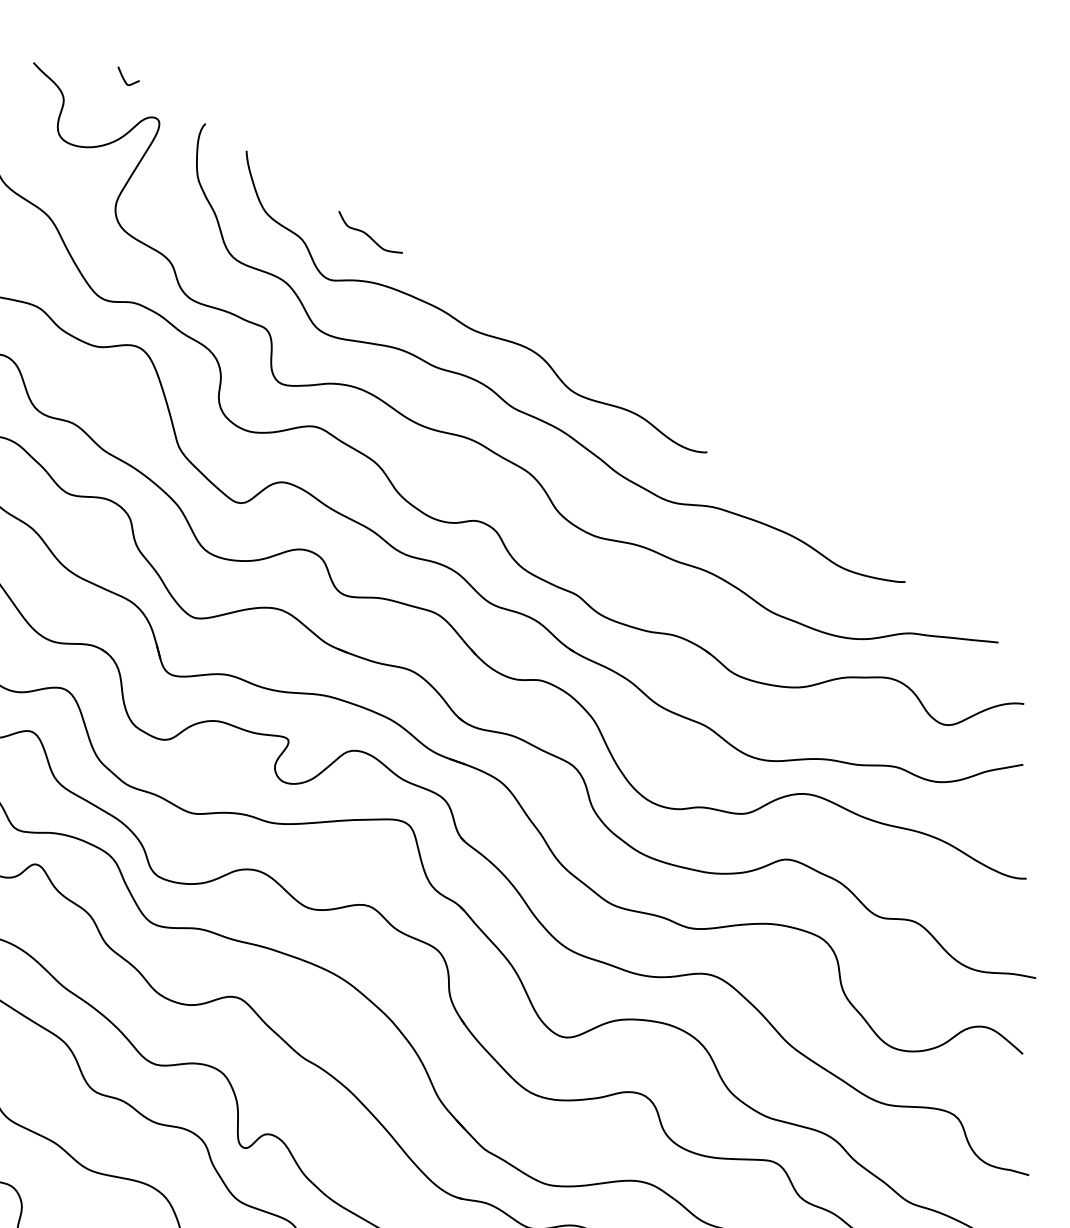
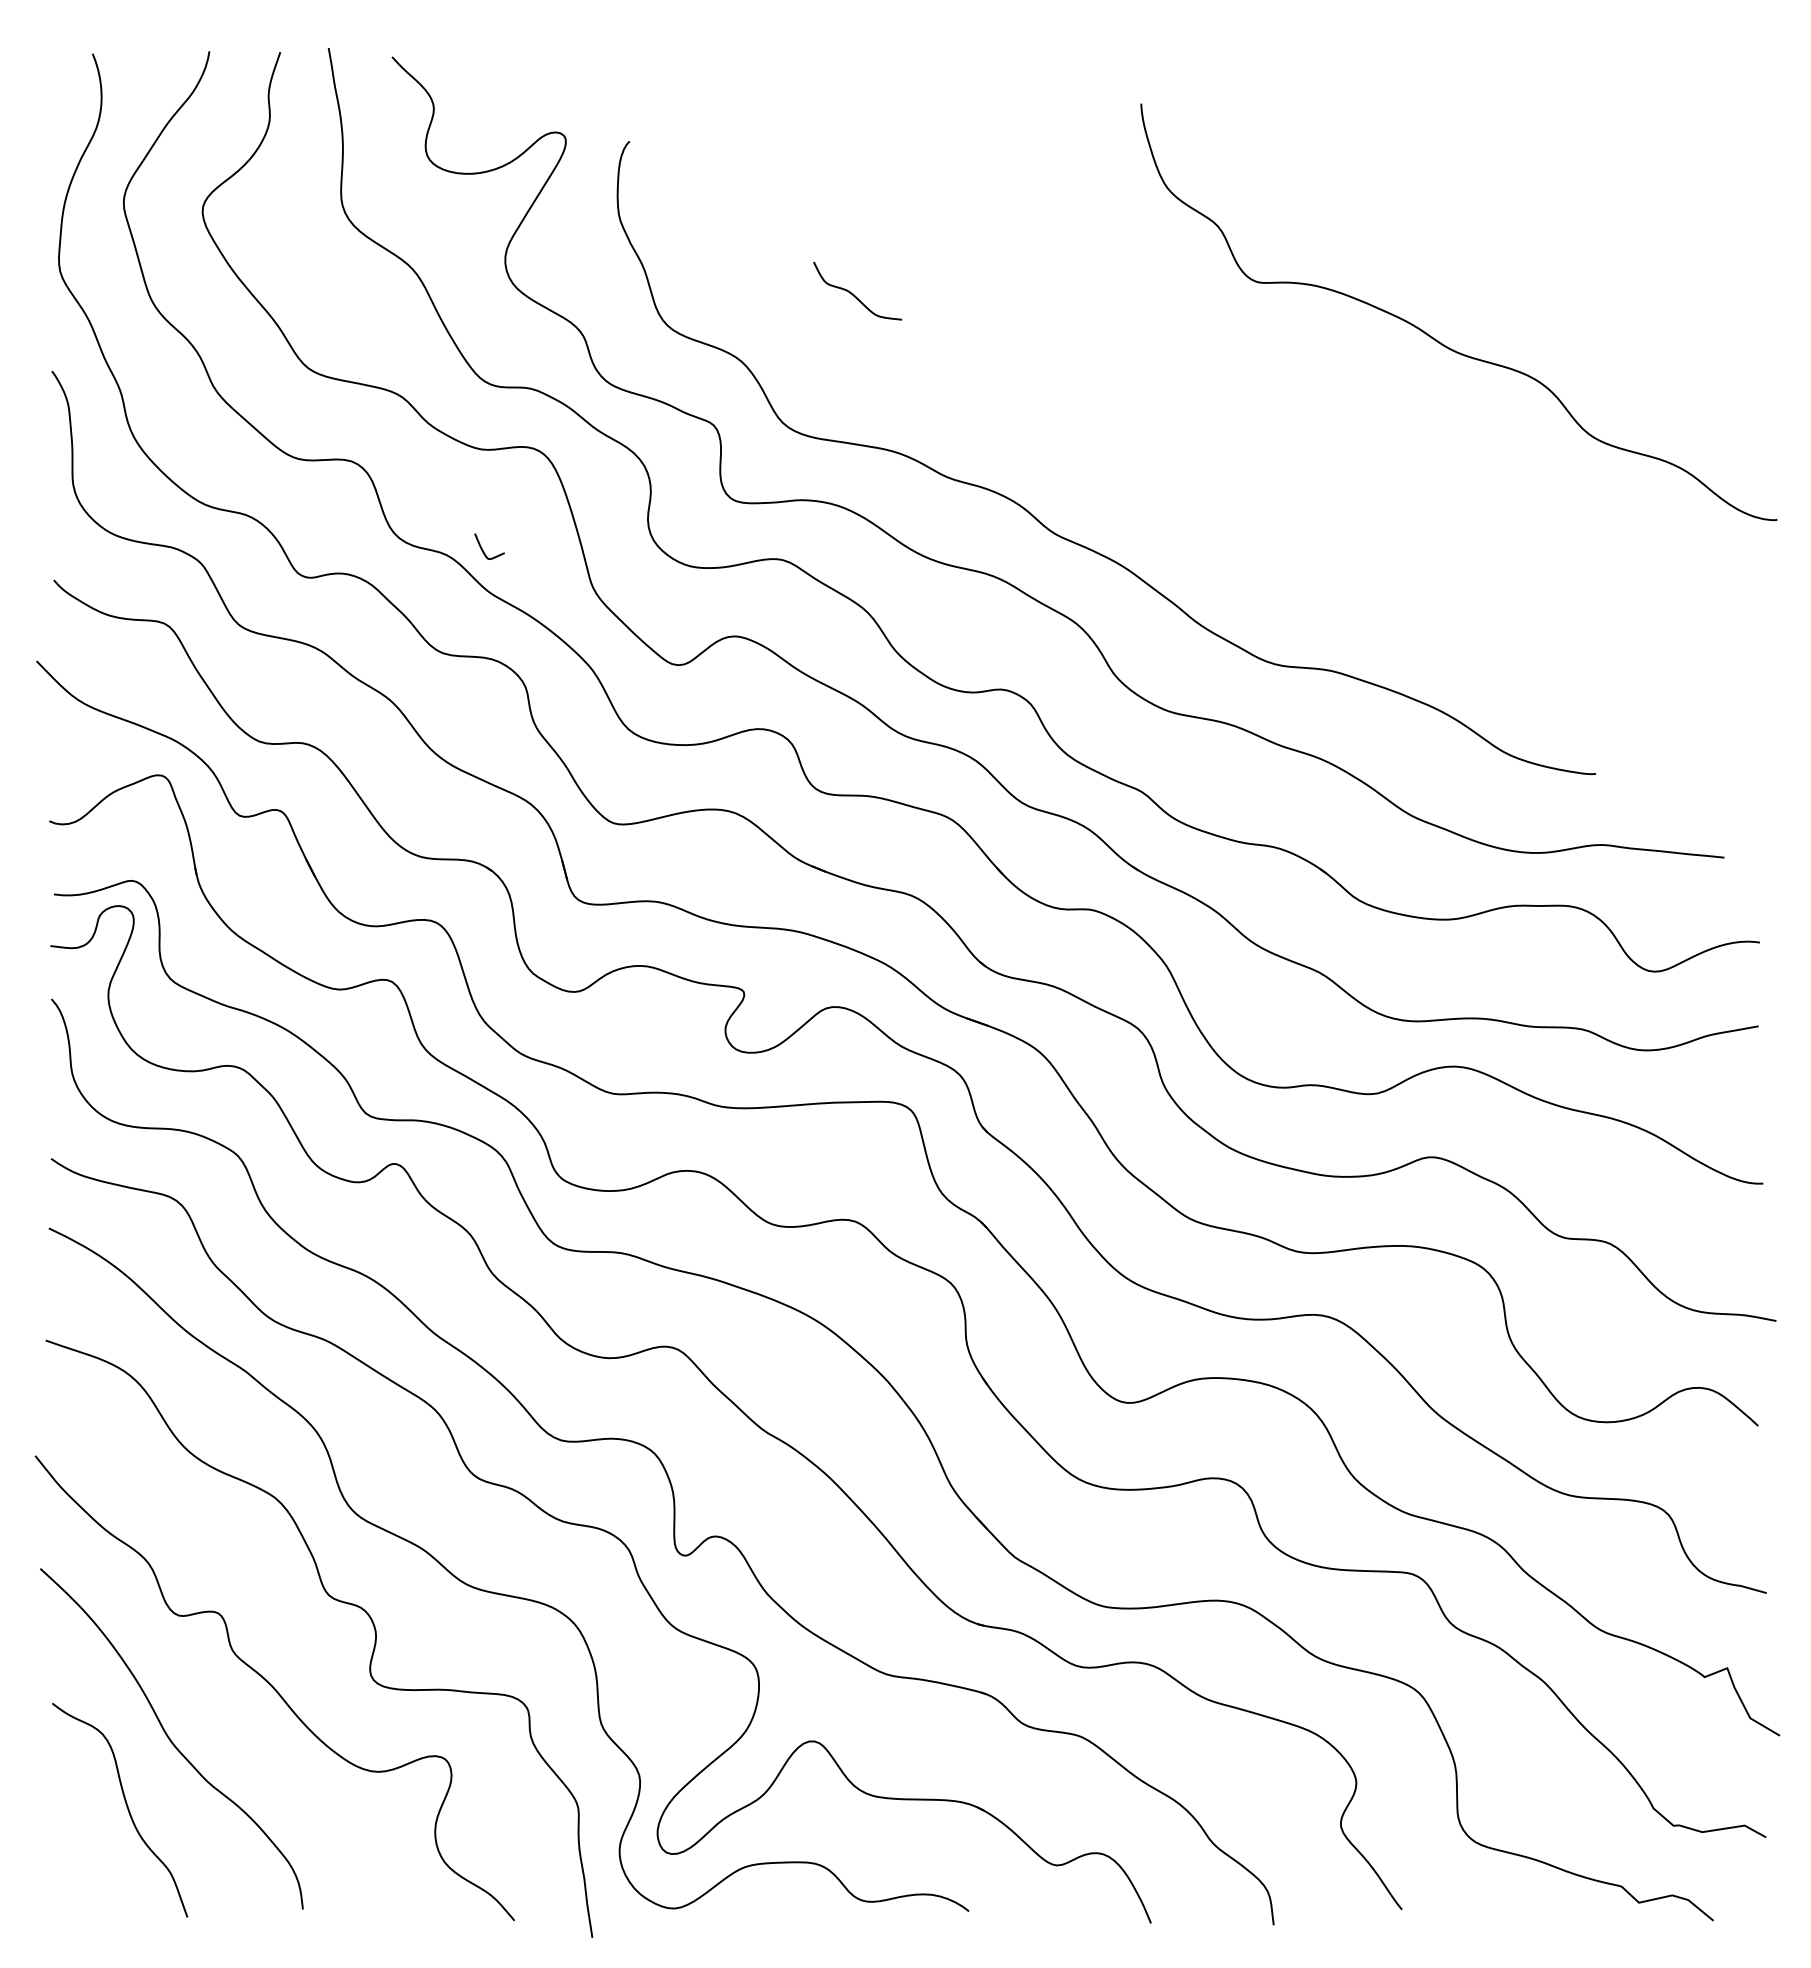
curve: (125, 79) -> (484, 551), moved
curve: (461, 322) -> (1438, 340), moved

